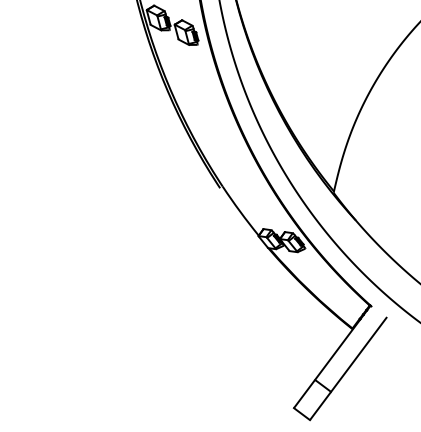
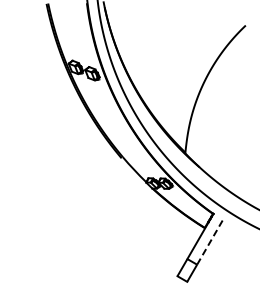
line: (359, 353) -> (210, 241), solid -> dashed

